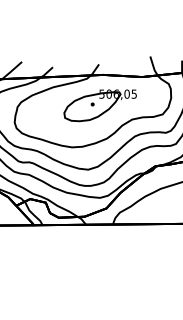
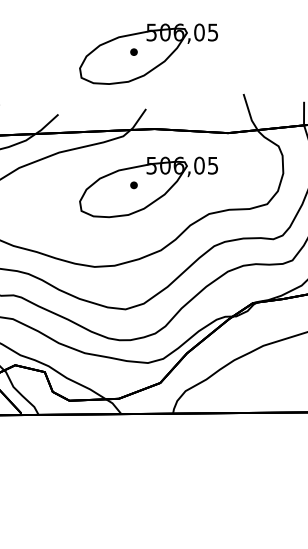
part: (99, 35) -> (146, 54), added

